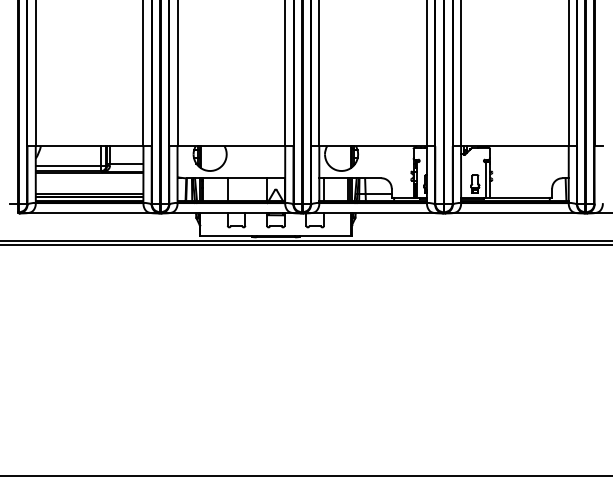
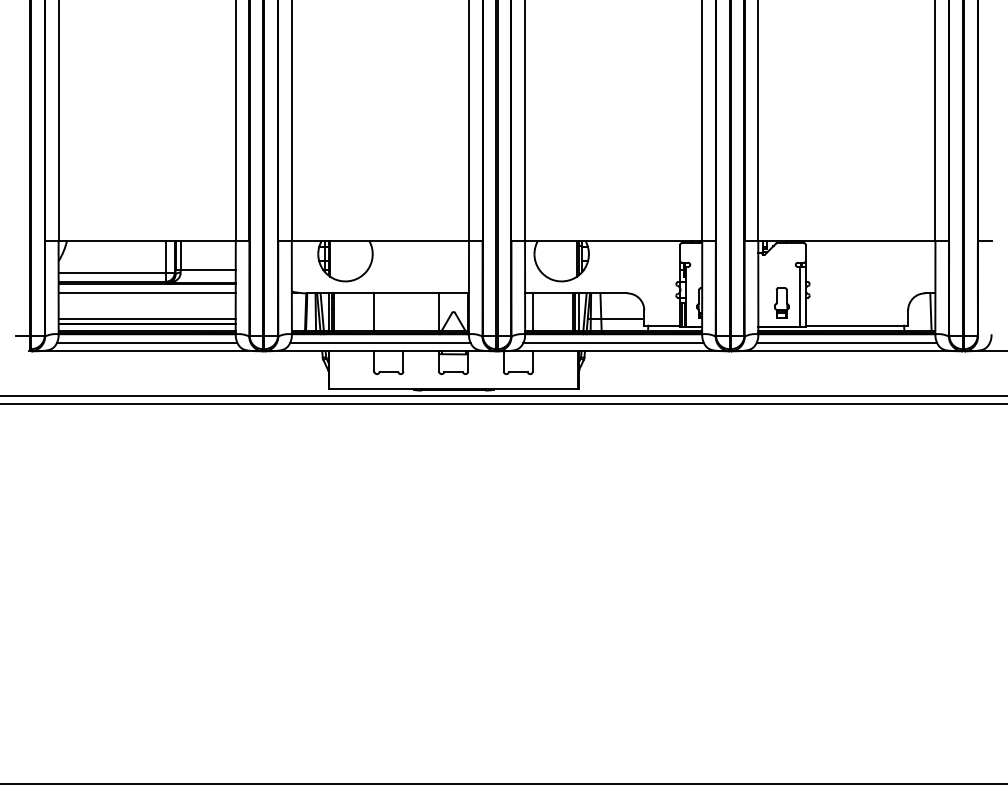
line: (89, 177) -> (147, 292), added
line: (89, 208) -> (147, 343), added
line: (231, 208) -> (380, 343), added
line: (372, 208) -> (612, 343), added
line: (514, 208) -> (846, 343), added

